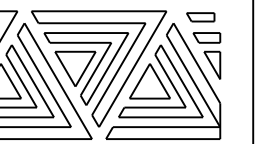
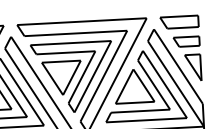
part: (200, 17) -> (179, 22), size x1.43

